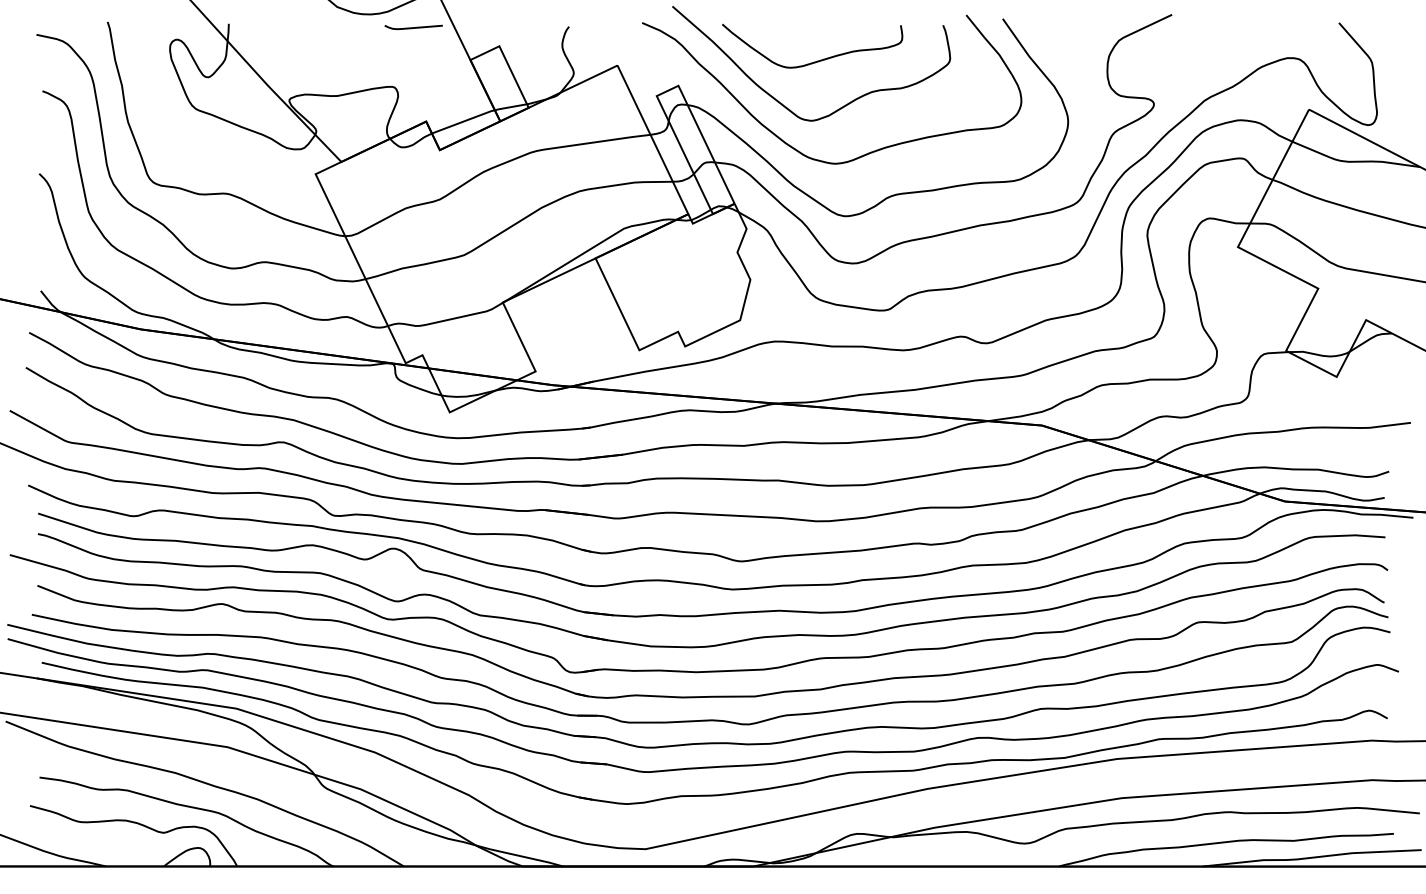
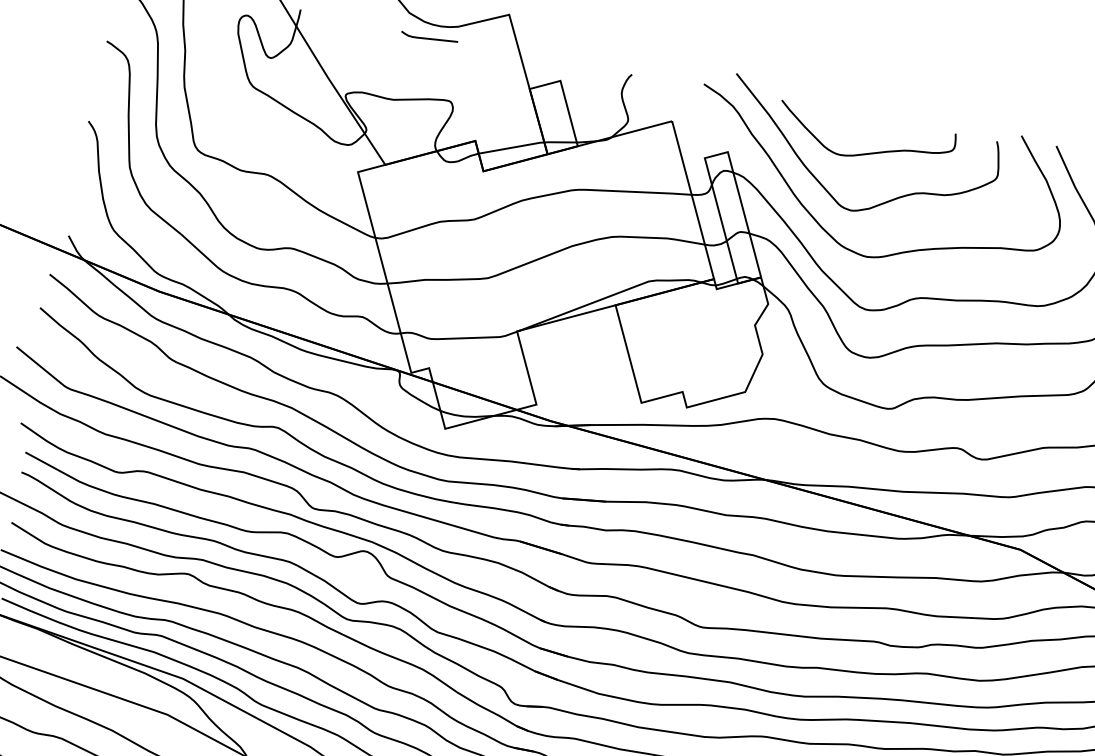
curve: (413, 27) -> (429, 38), moved

